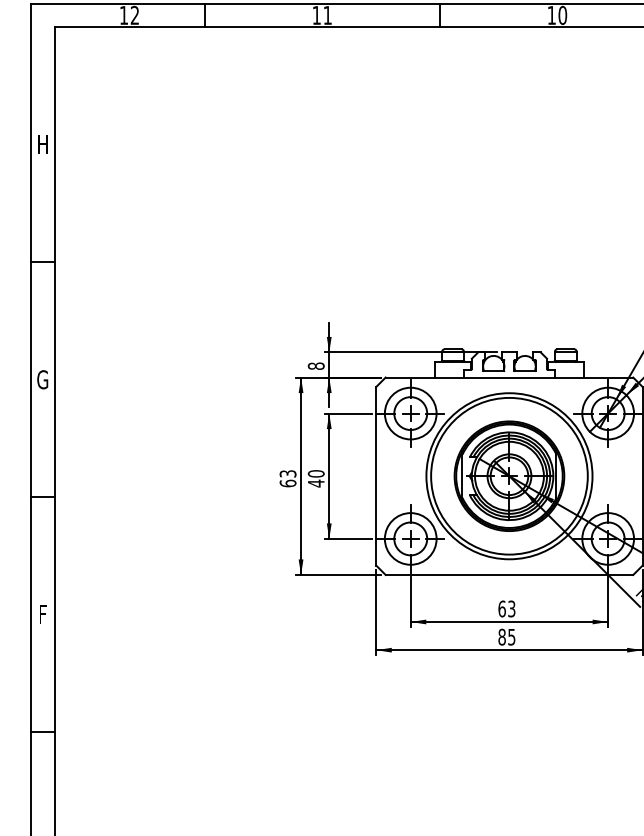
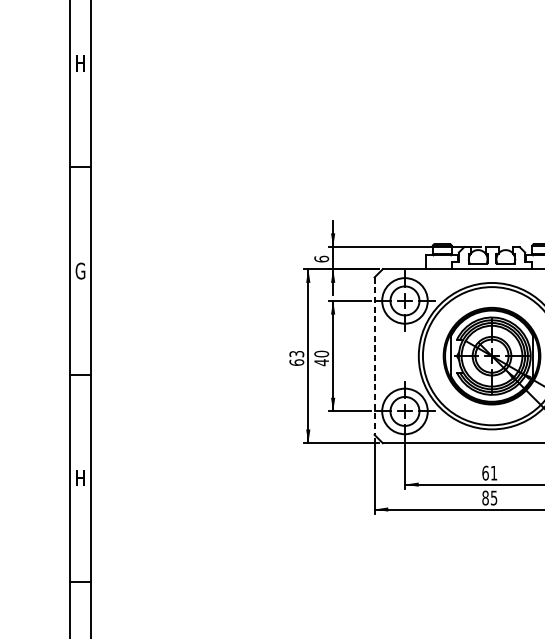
text: (315, 365) -> (321, 258), 8 -> 6
line: (376, 476) -> (374, 356), solid -> dashed
text: (511, 608) -> (493, 472), 63 -> 61
text: (42, 614) -> (80, 478), F -> H

